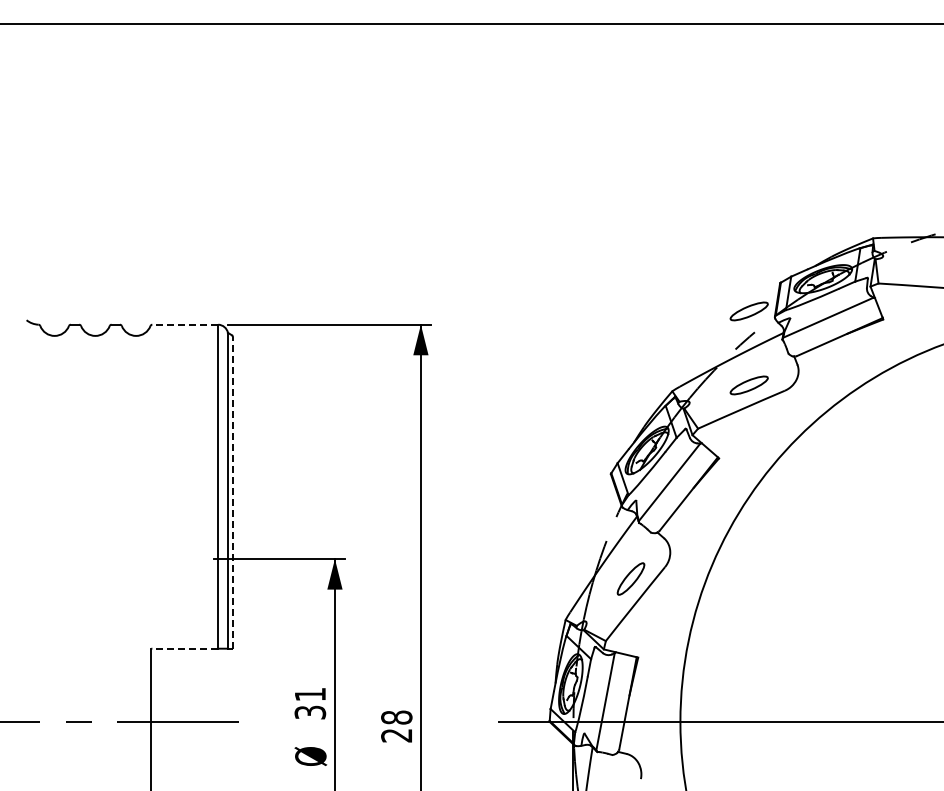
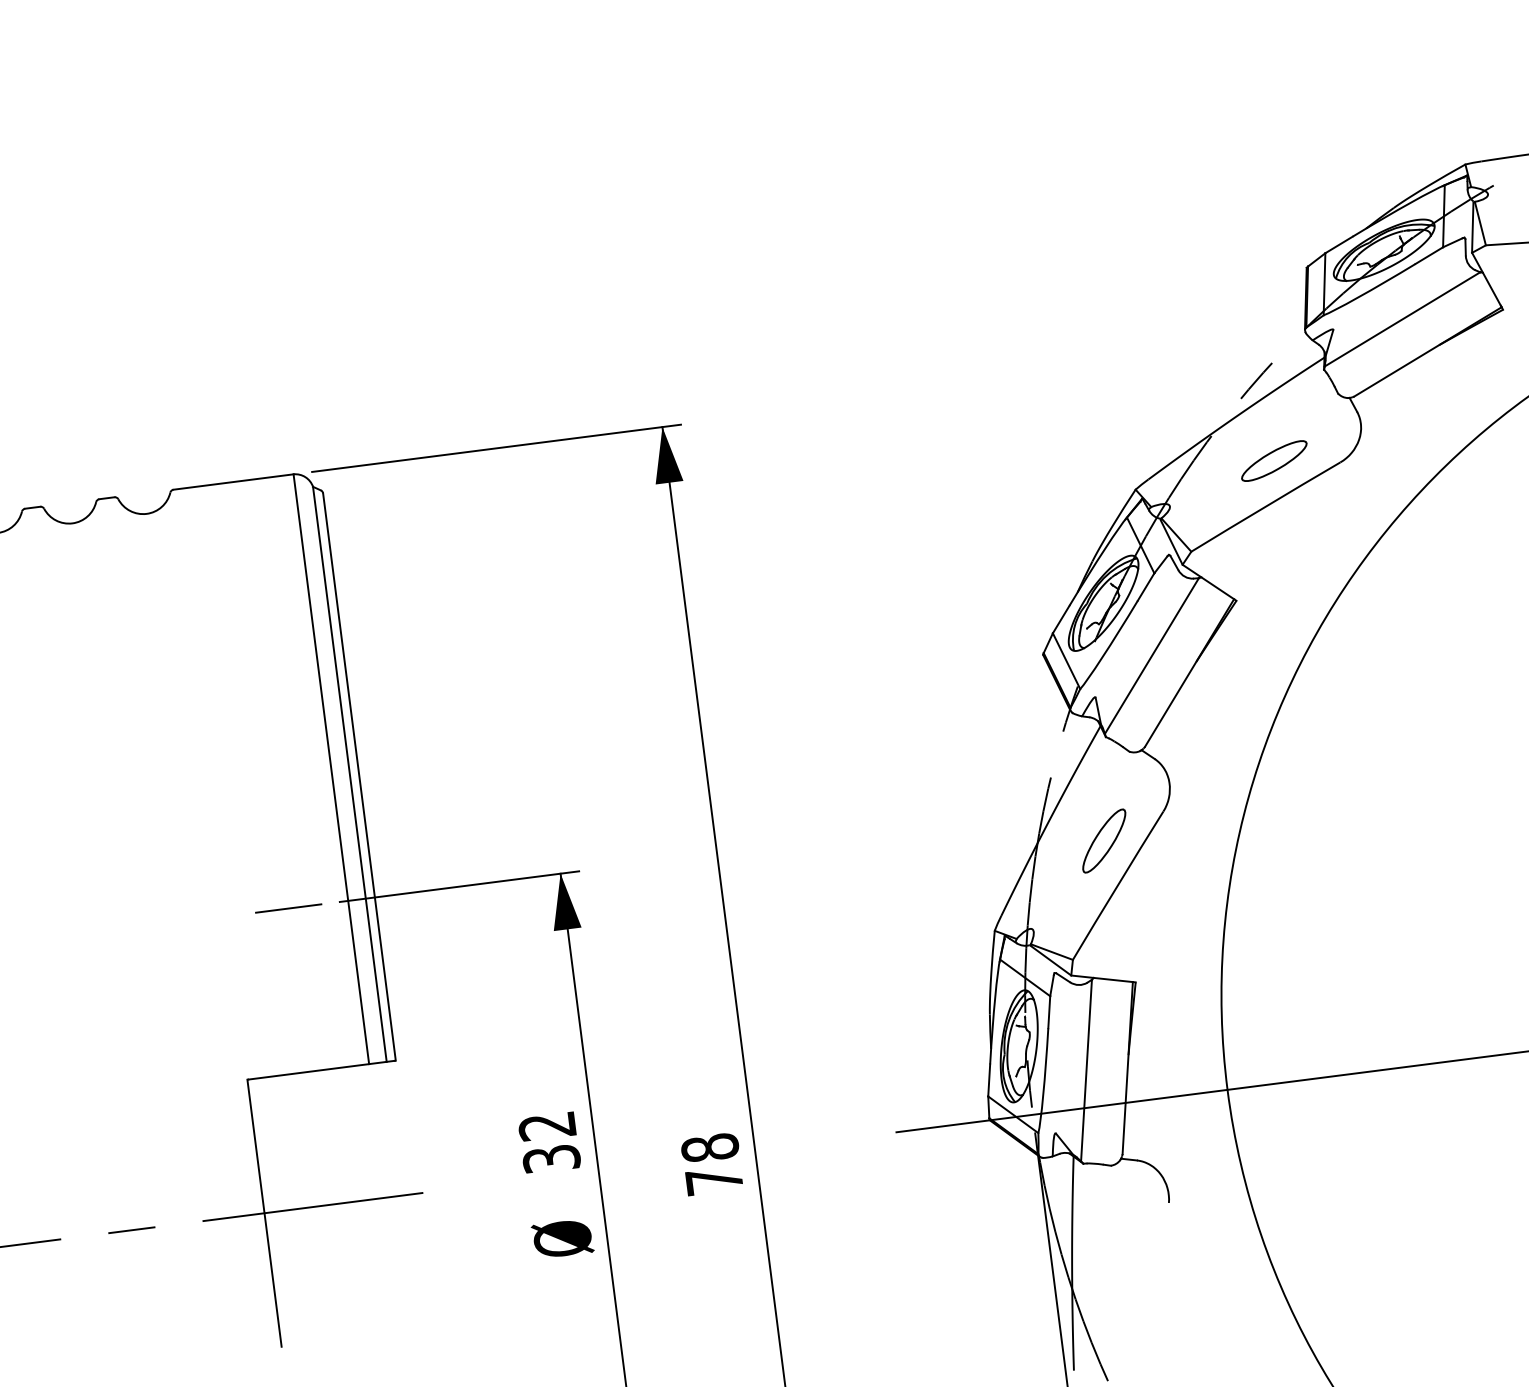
part: (748, 311) -> (1255, 326), removed
line: (185, 324) -> (233, 481), dashed -> solid
line: (232, 492) -> (358, 776), dashed -> solid
line: (185, 559) -> (288, 909), added
line: (185, 648) -> (309, 1071), dashed -> solid
text: (309, 694) -> (545, 1126), 31 -> 32
text: (396, 735) -> (713, 1180), 28 -> 78

